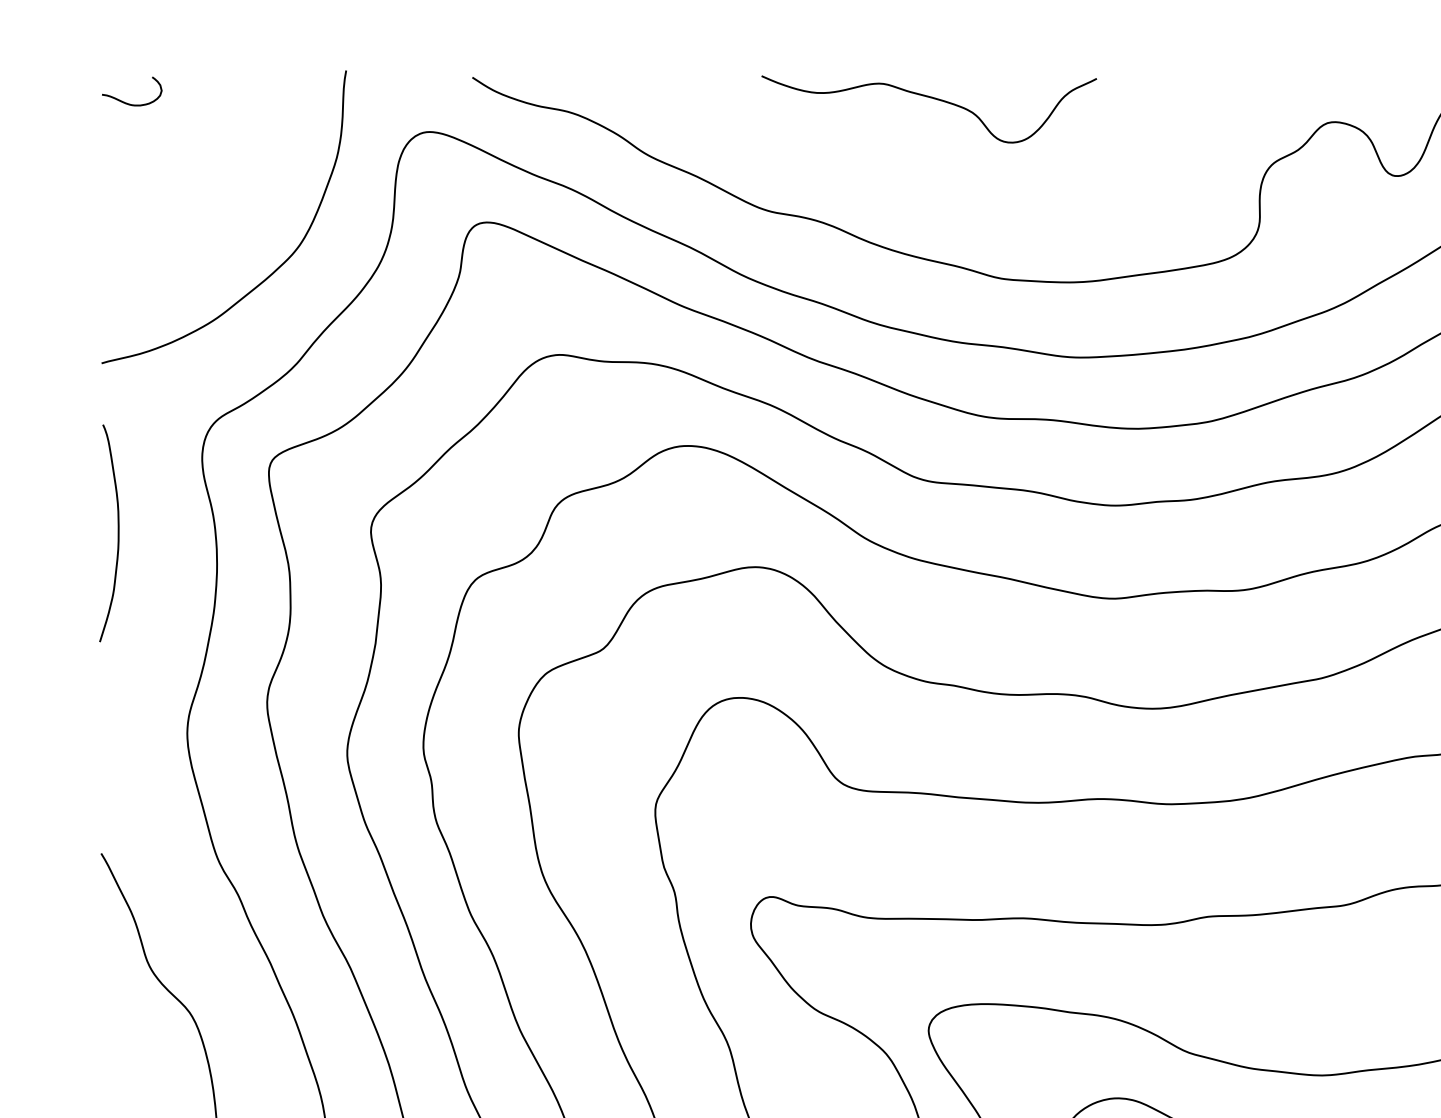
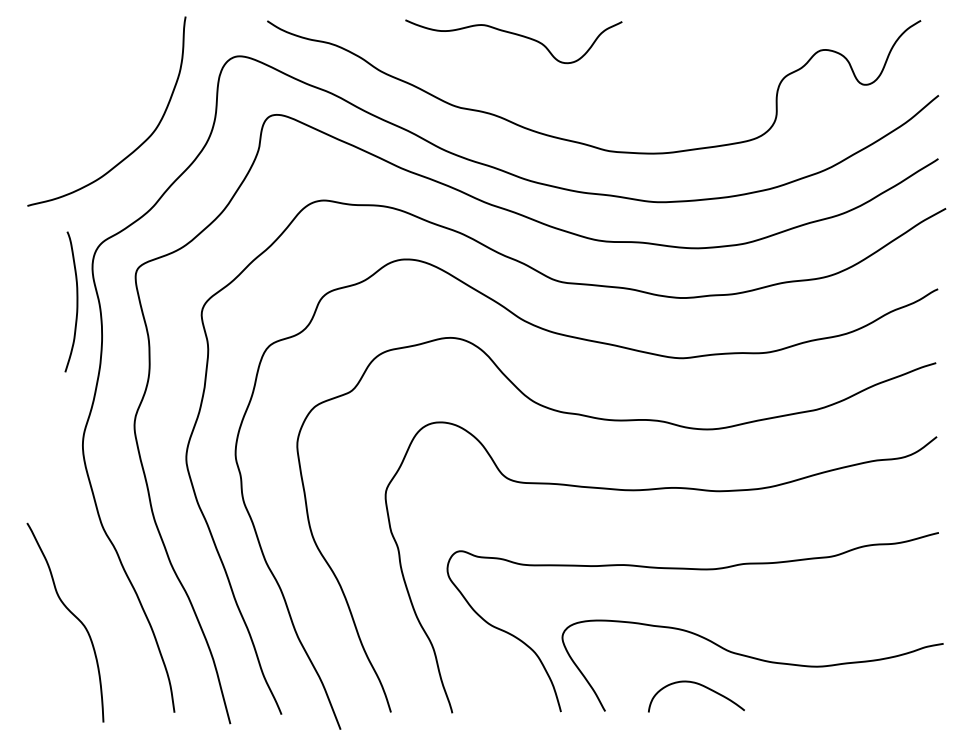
curve: (933, 99) -> (516, 35), moved
curve: (131, 102) -> (46, 37), removed
curve: (117, 532) -> (76, 301), moved

